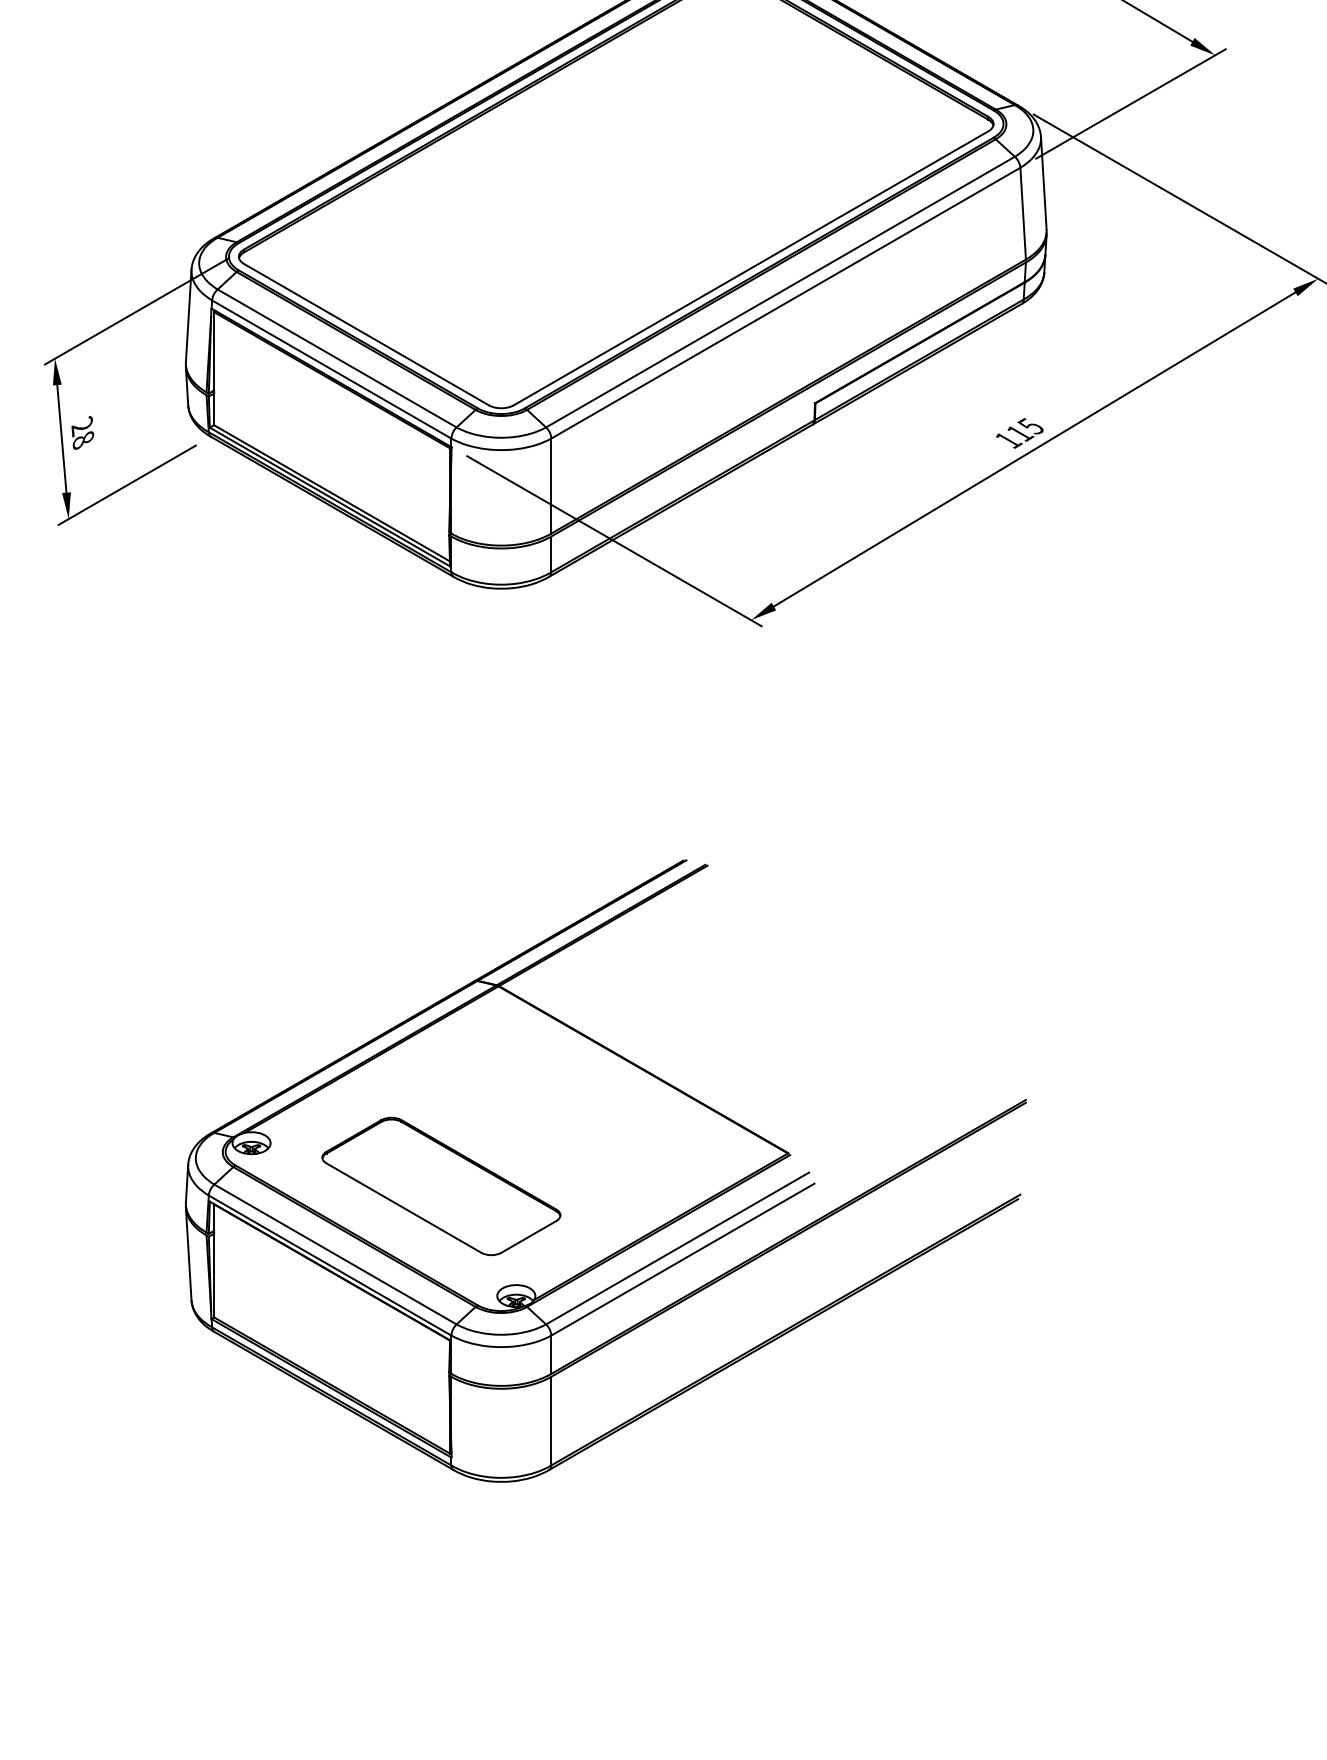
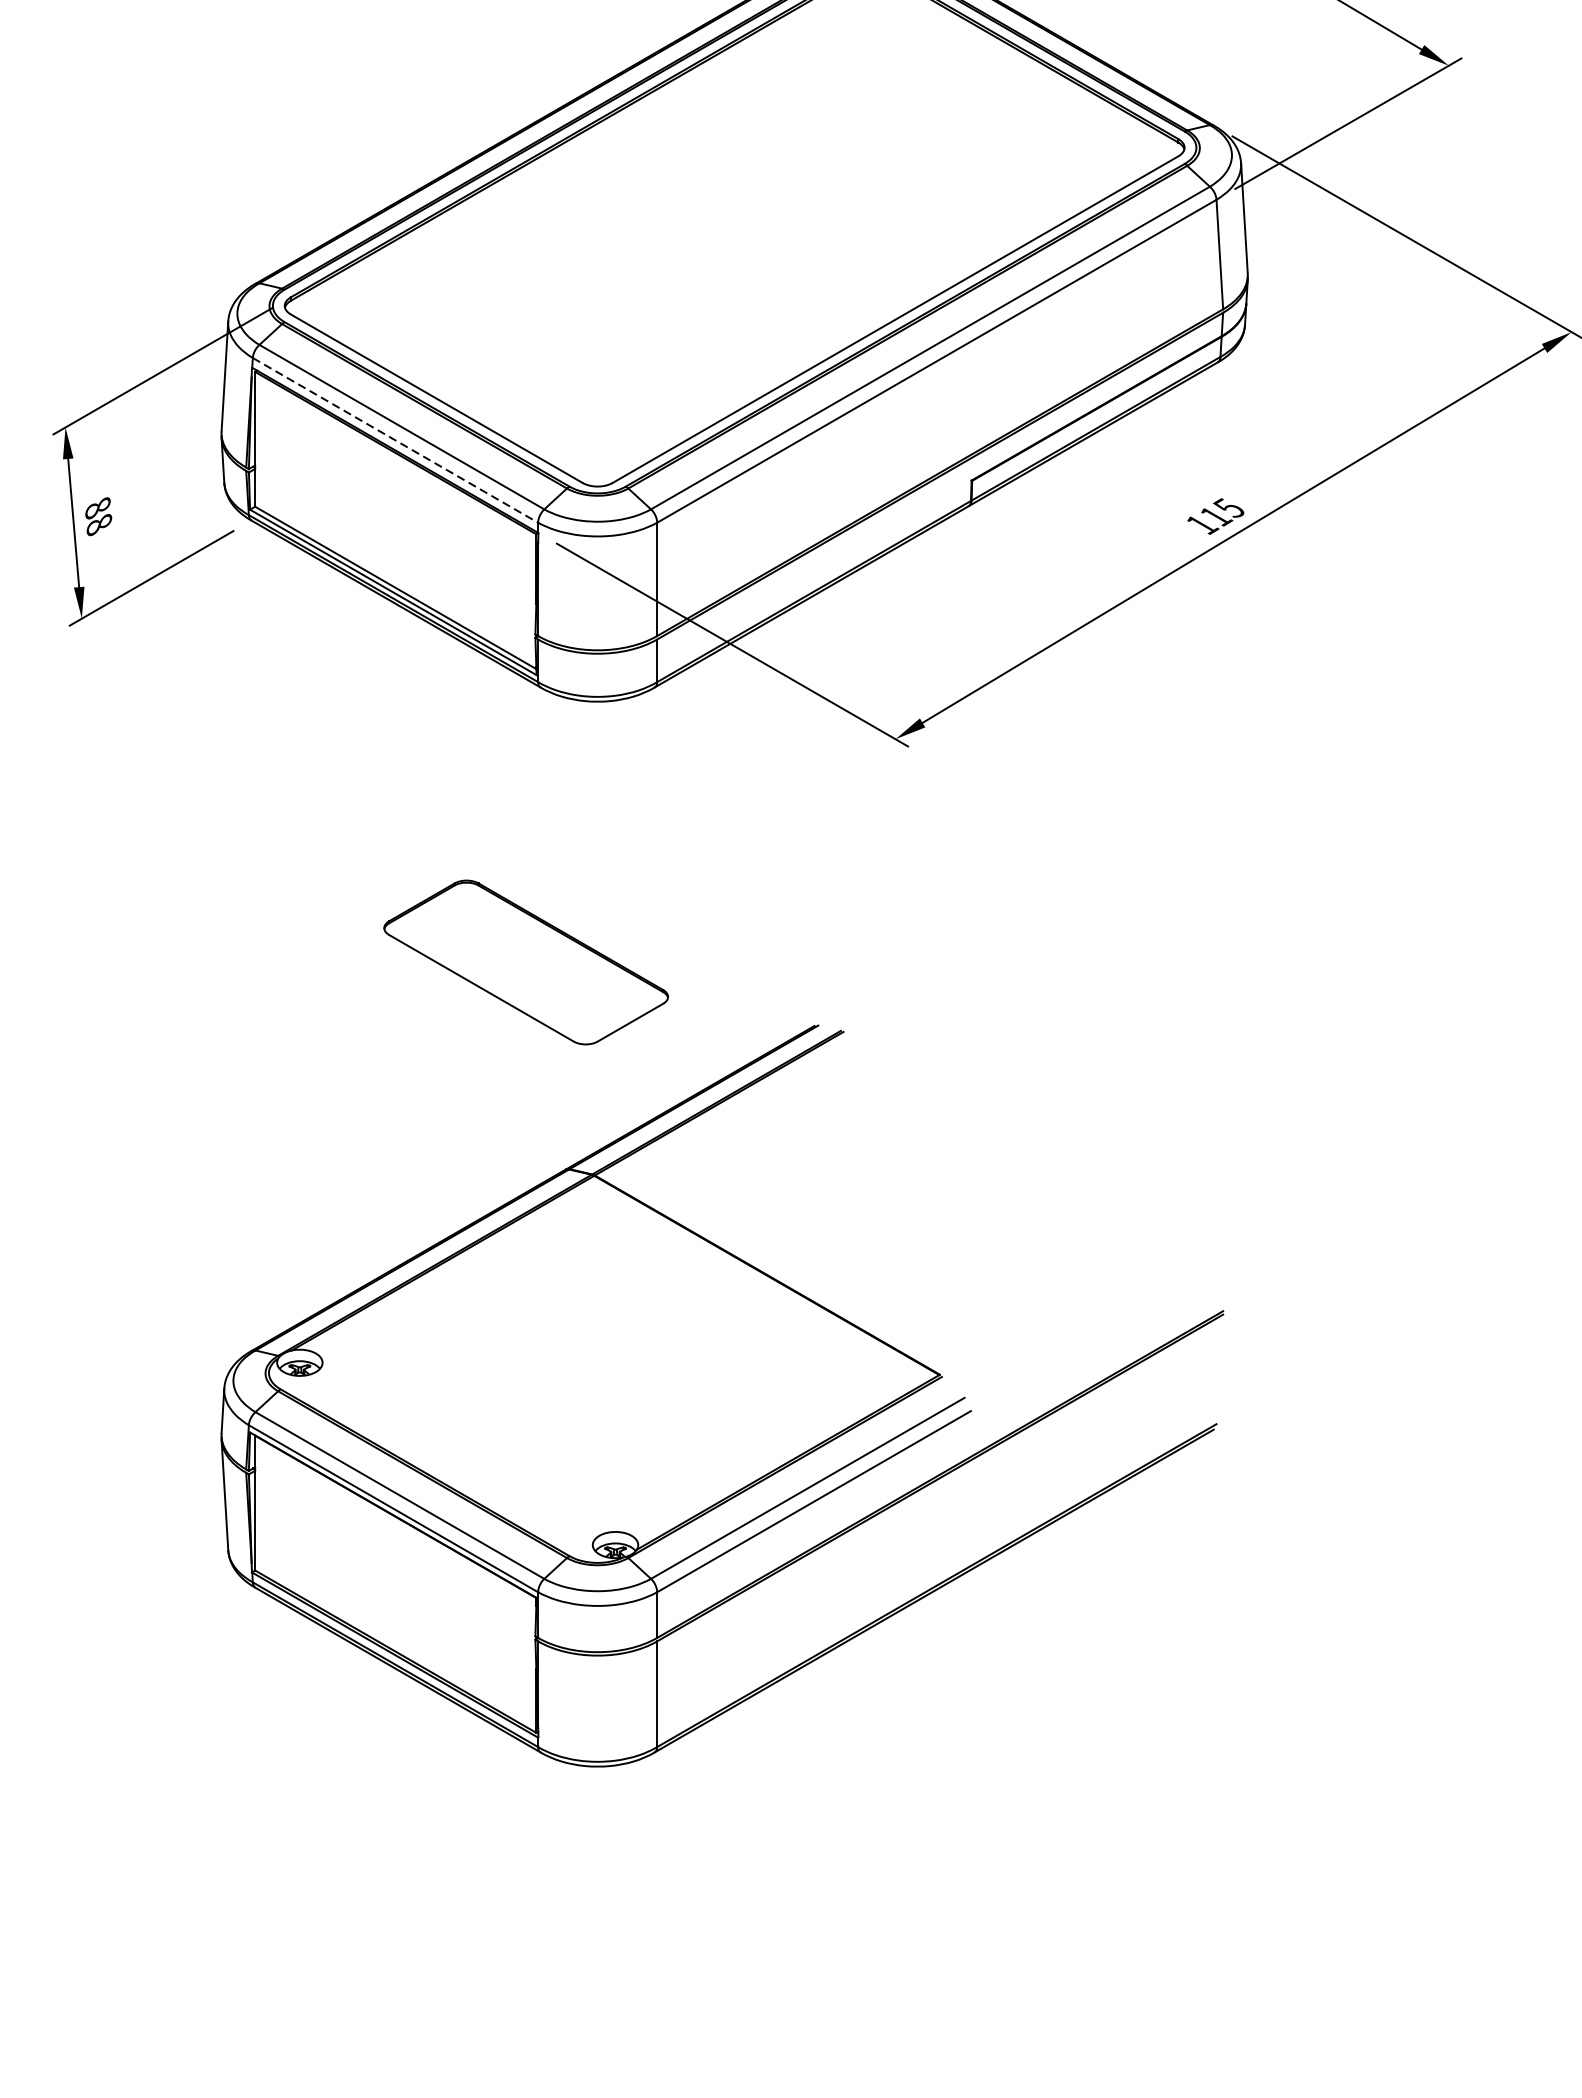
line: (332, 369) -> (396, 440), solid -> dashed
text: (81, 426) -> (97, 508), 28 -> 88
part: (441, 1186) -> (526, 962), moved

